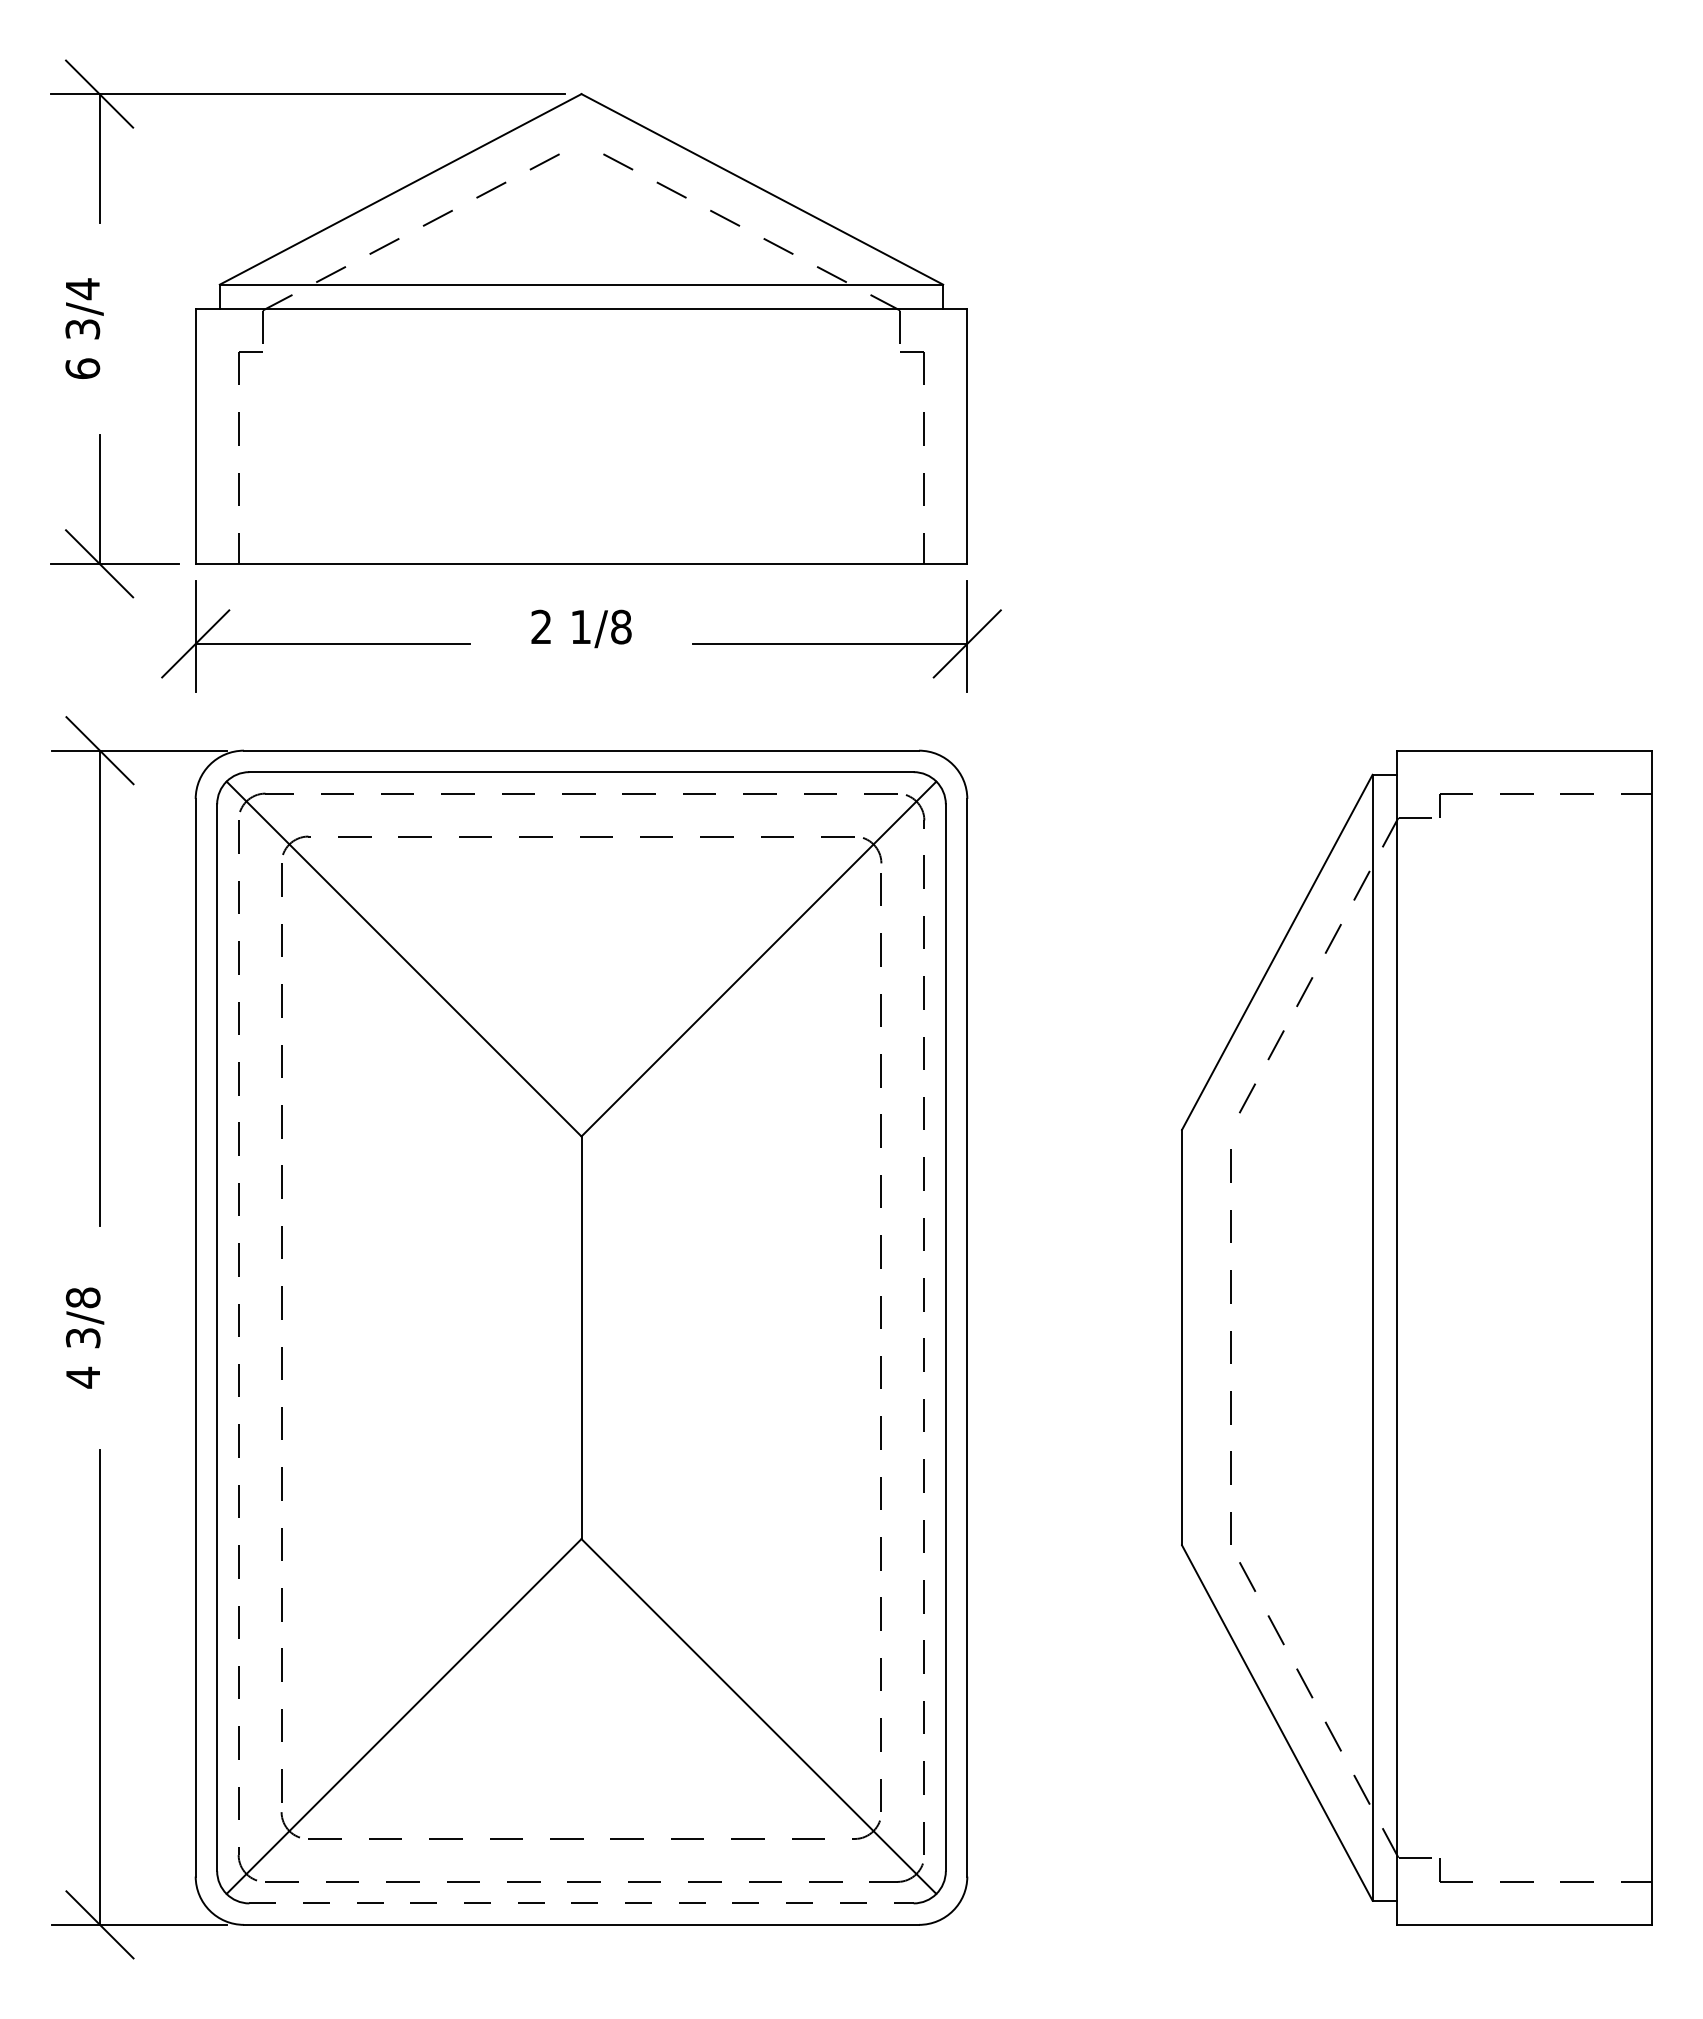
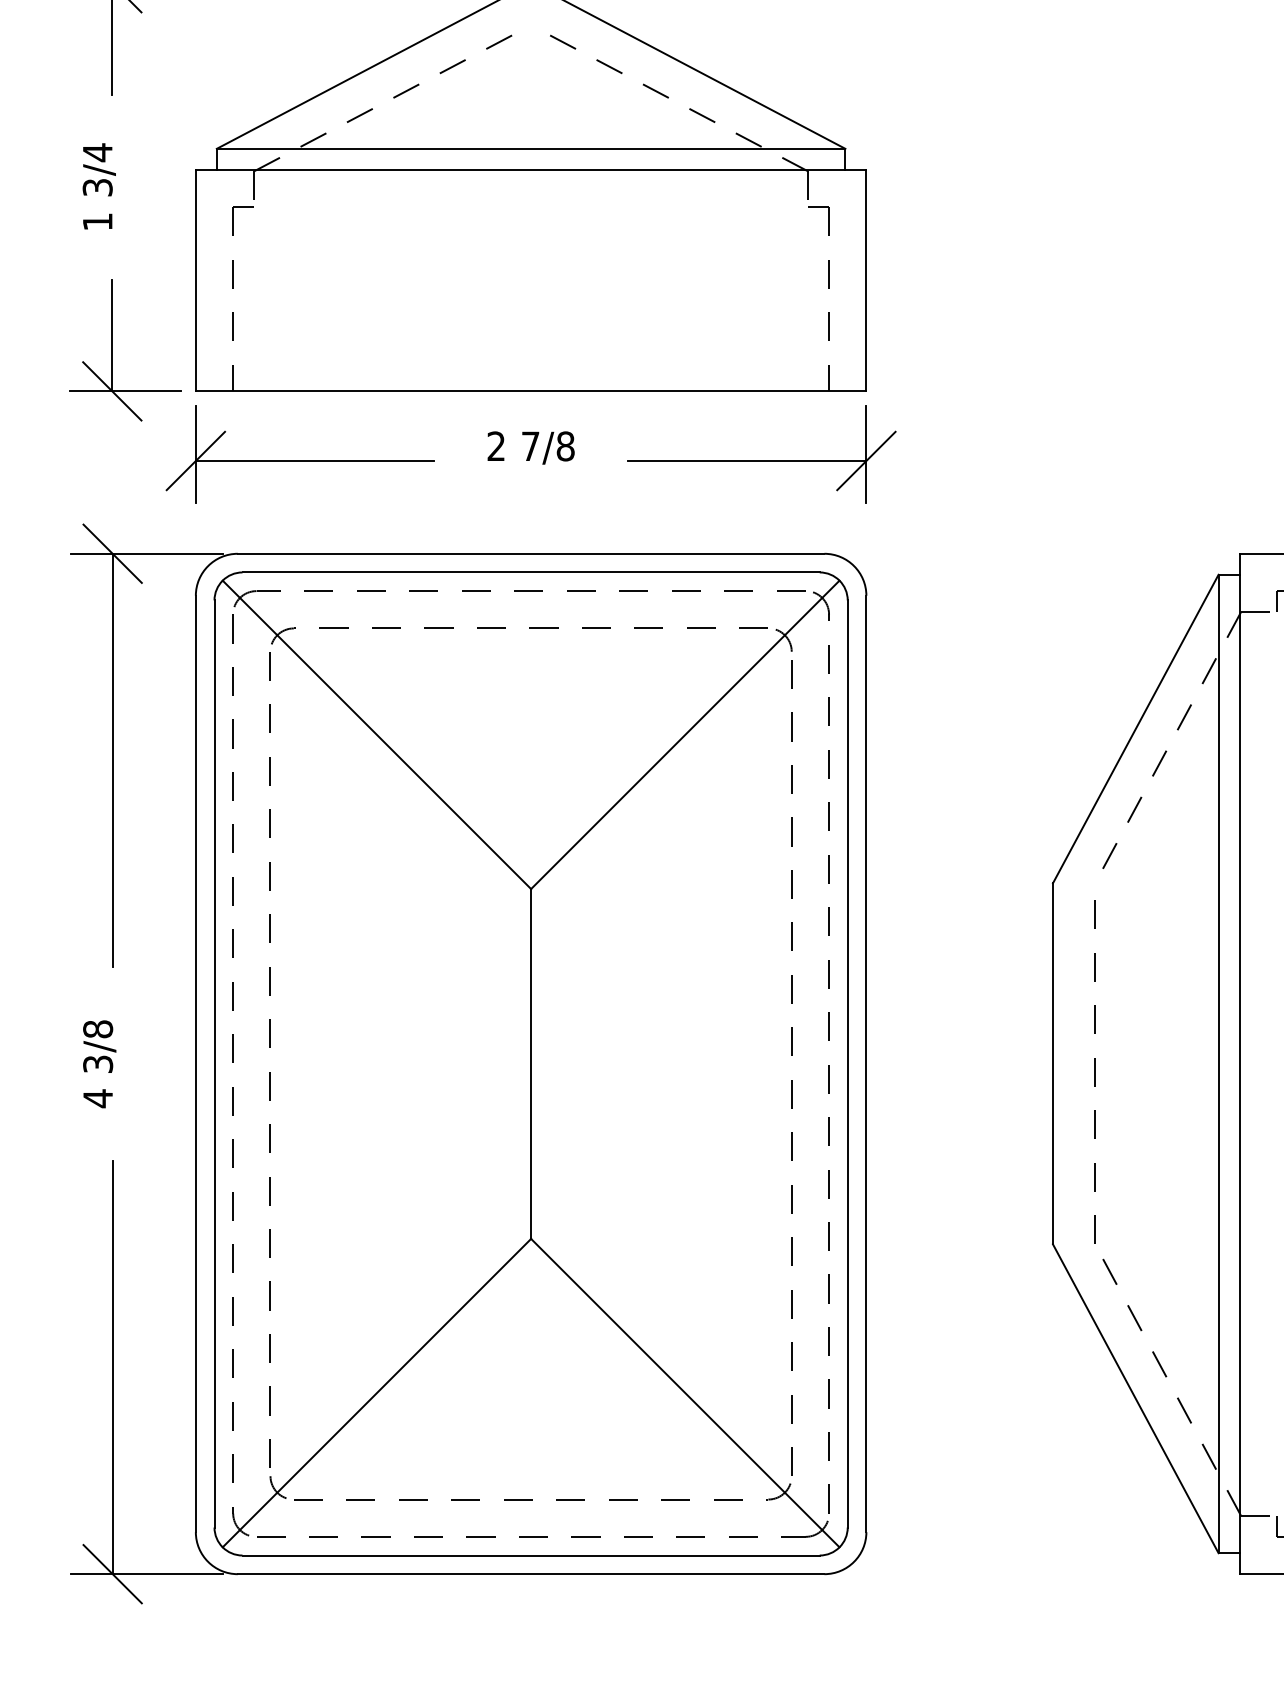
text: (82, 368) -> (97, 221), 6 -> 1
text: (580, 626) -> (530, 445), 1/8 -> 7/8
line: (582, 1903) -> (531, 1555), dashed -> solid

